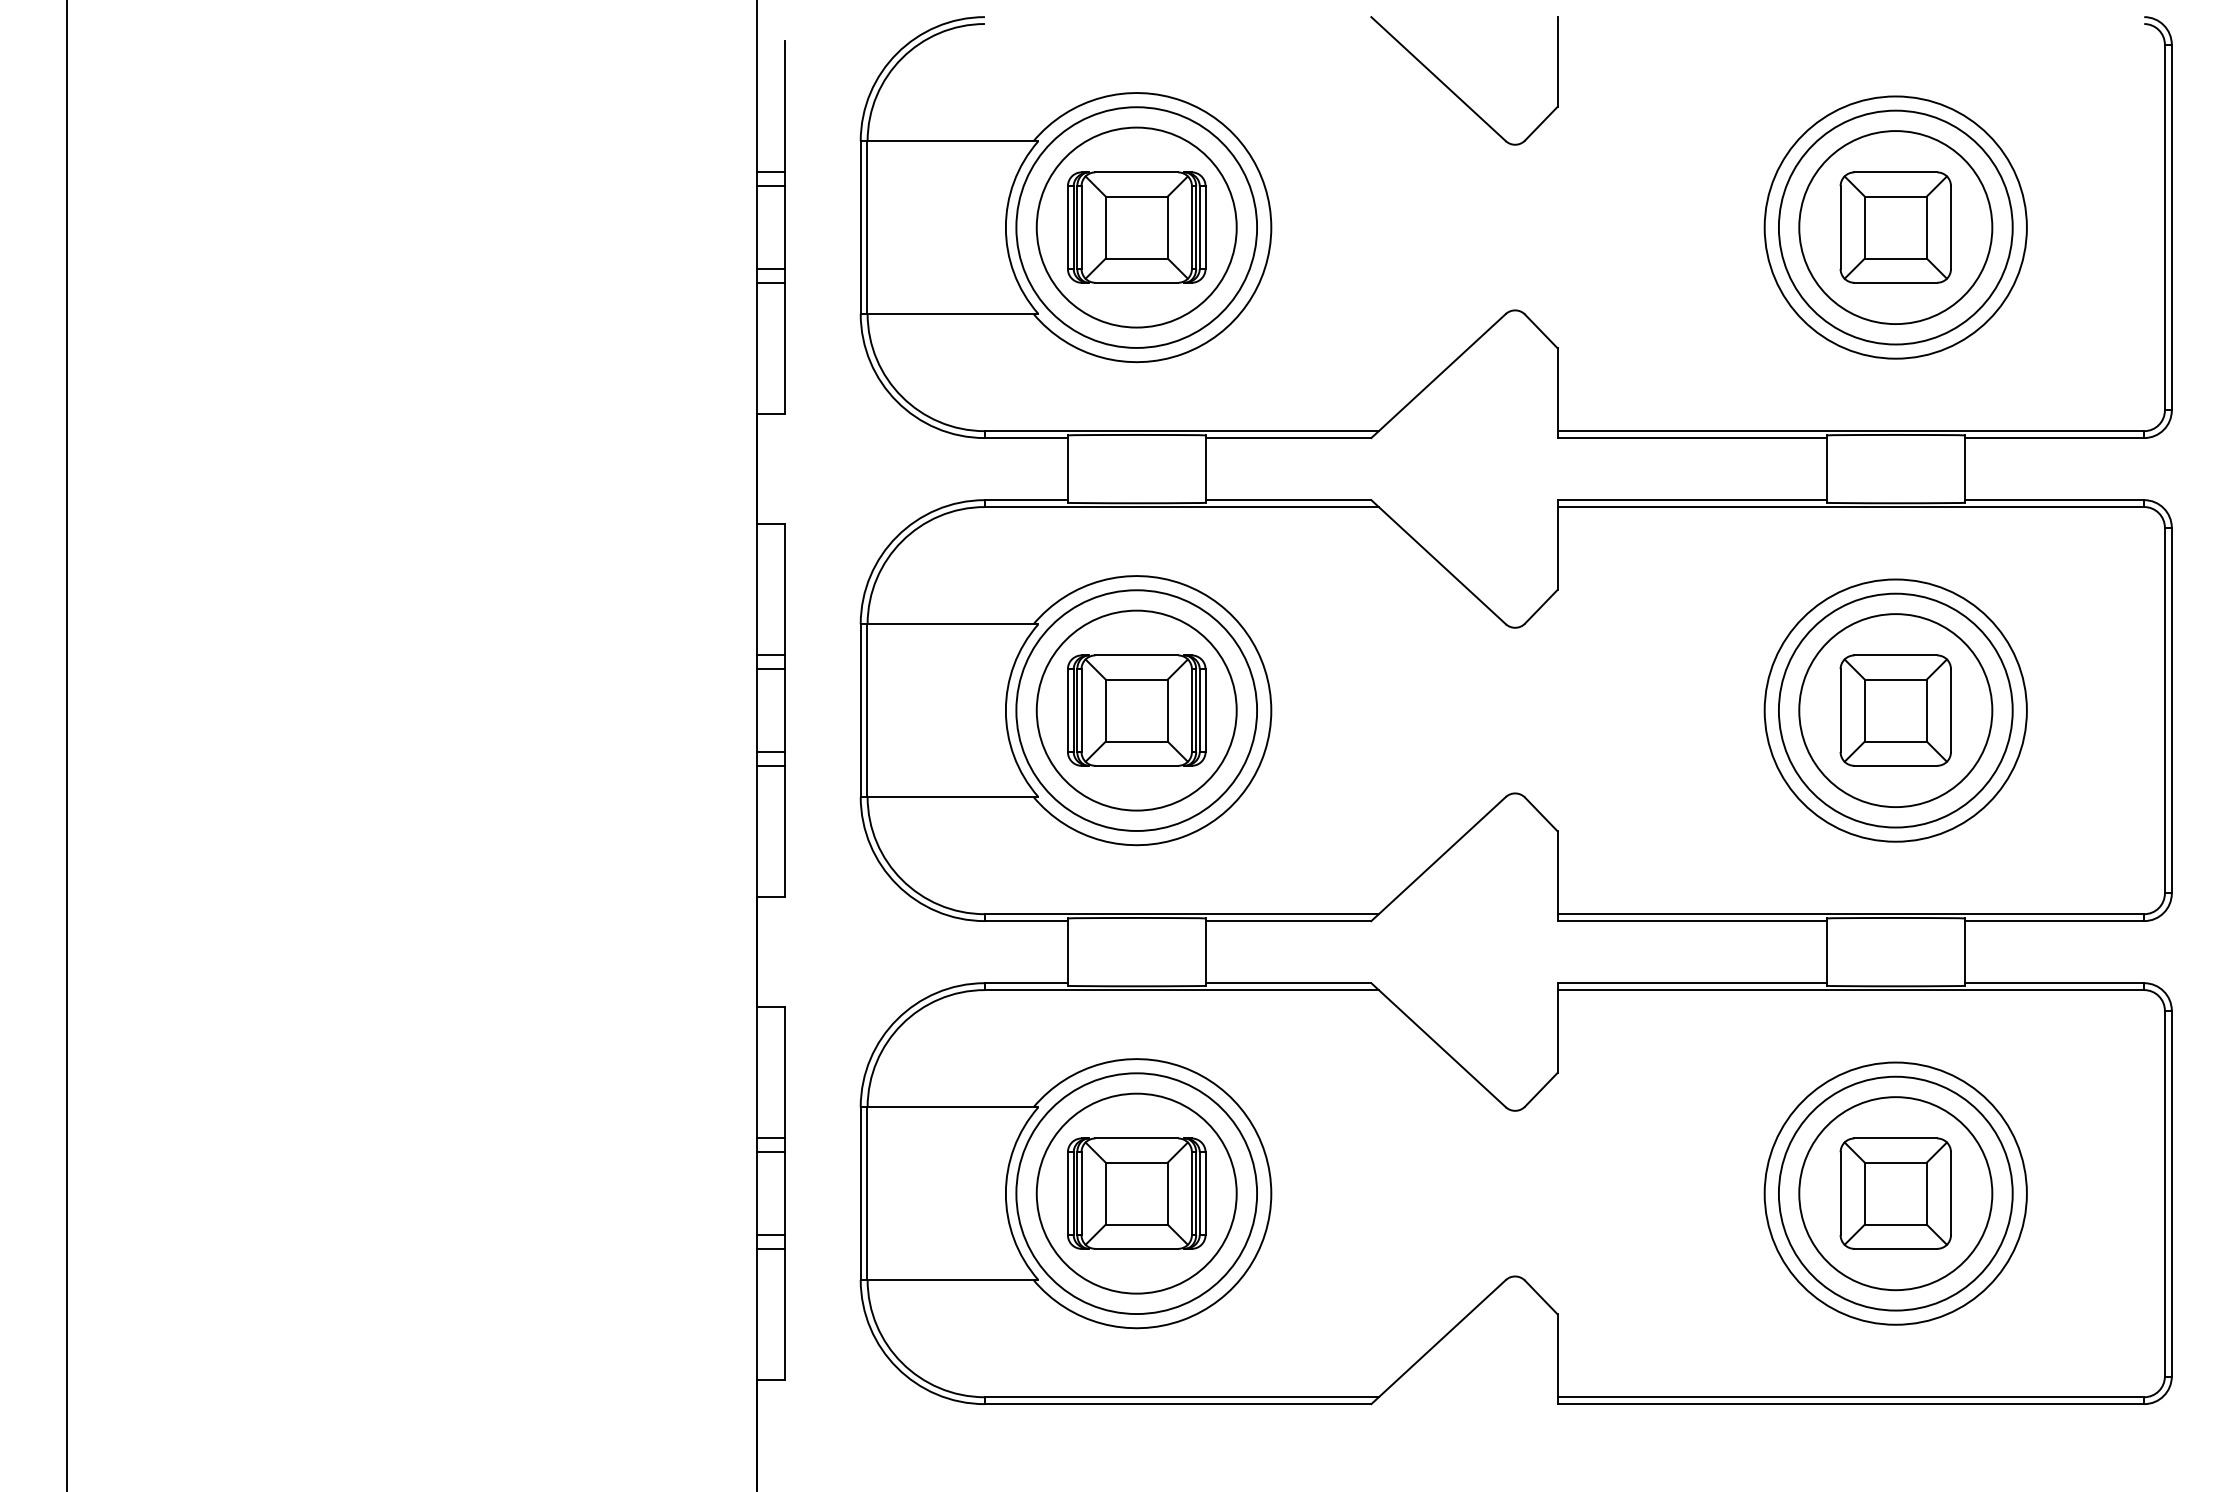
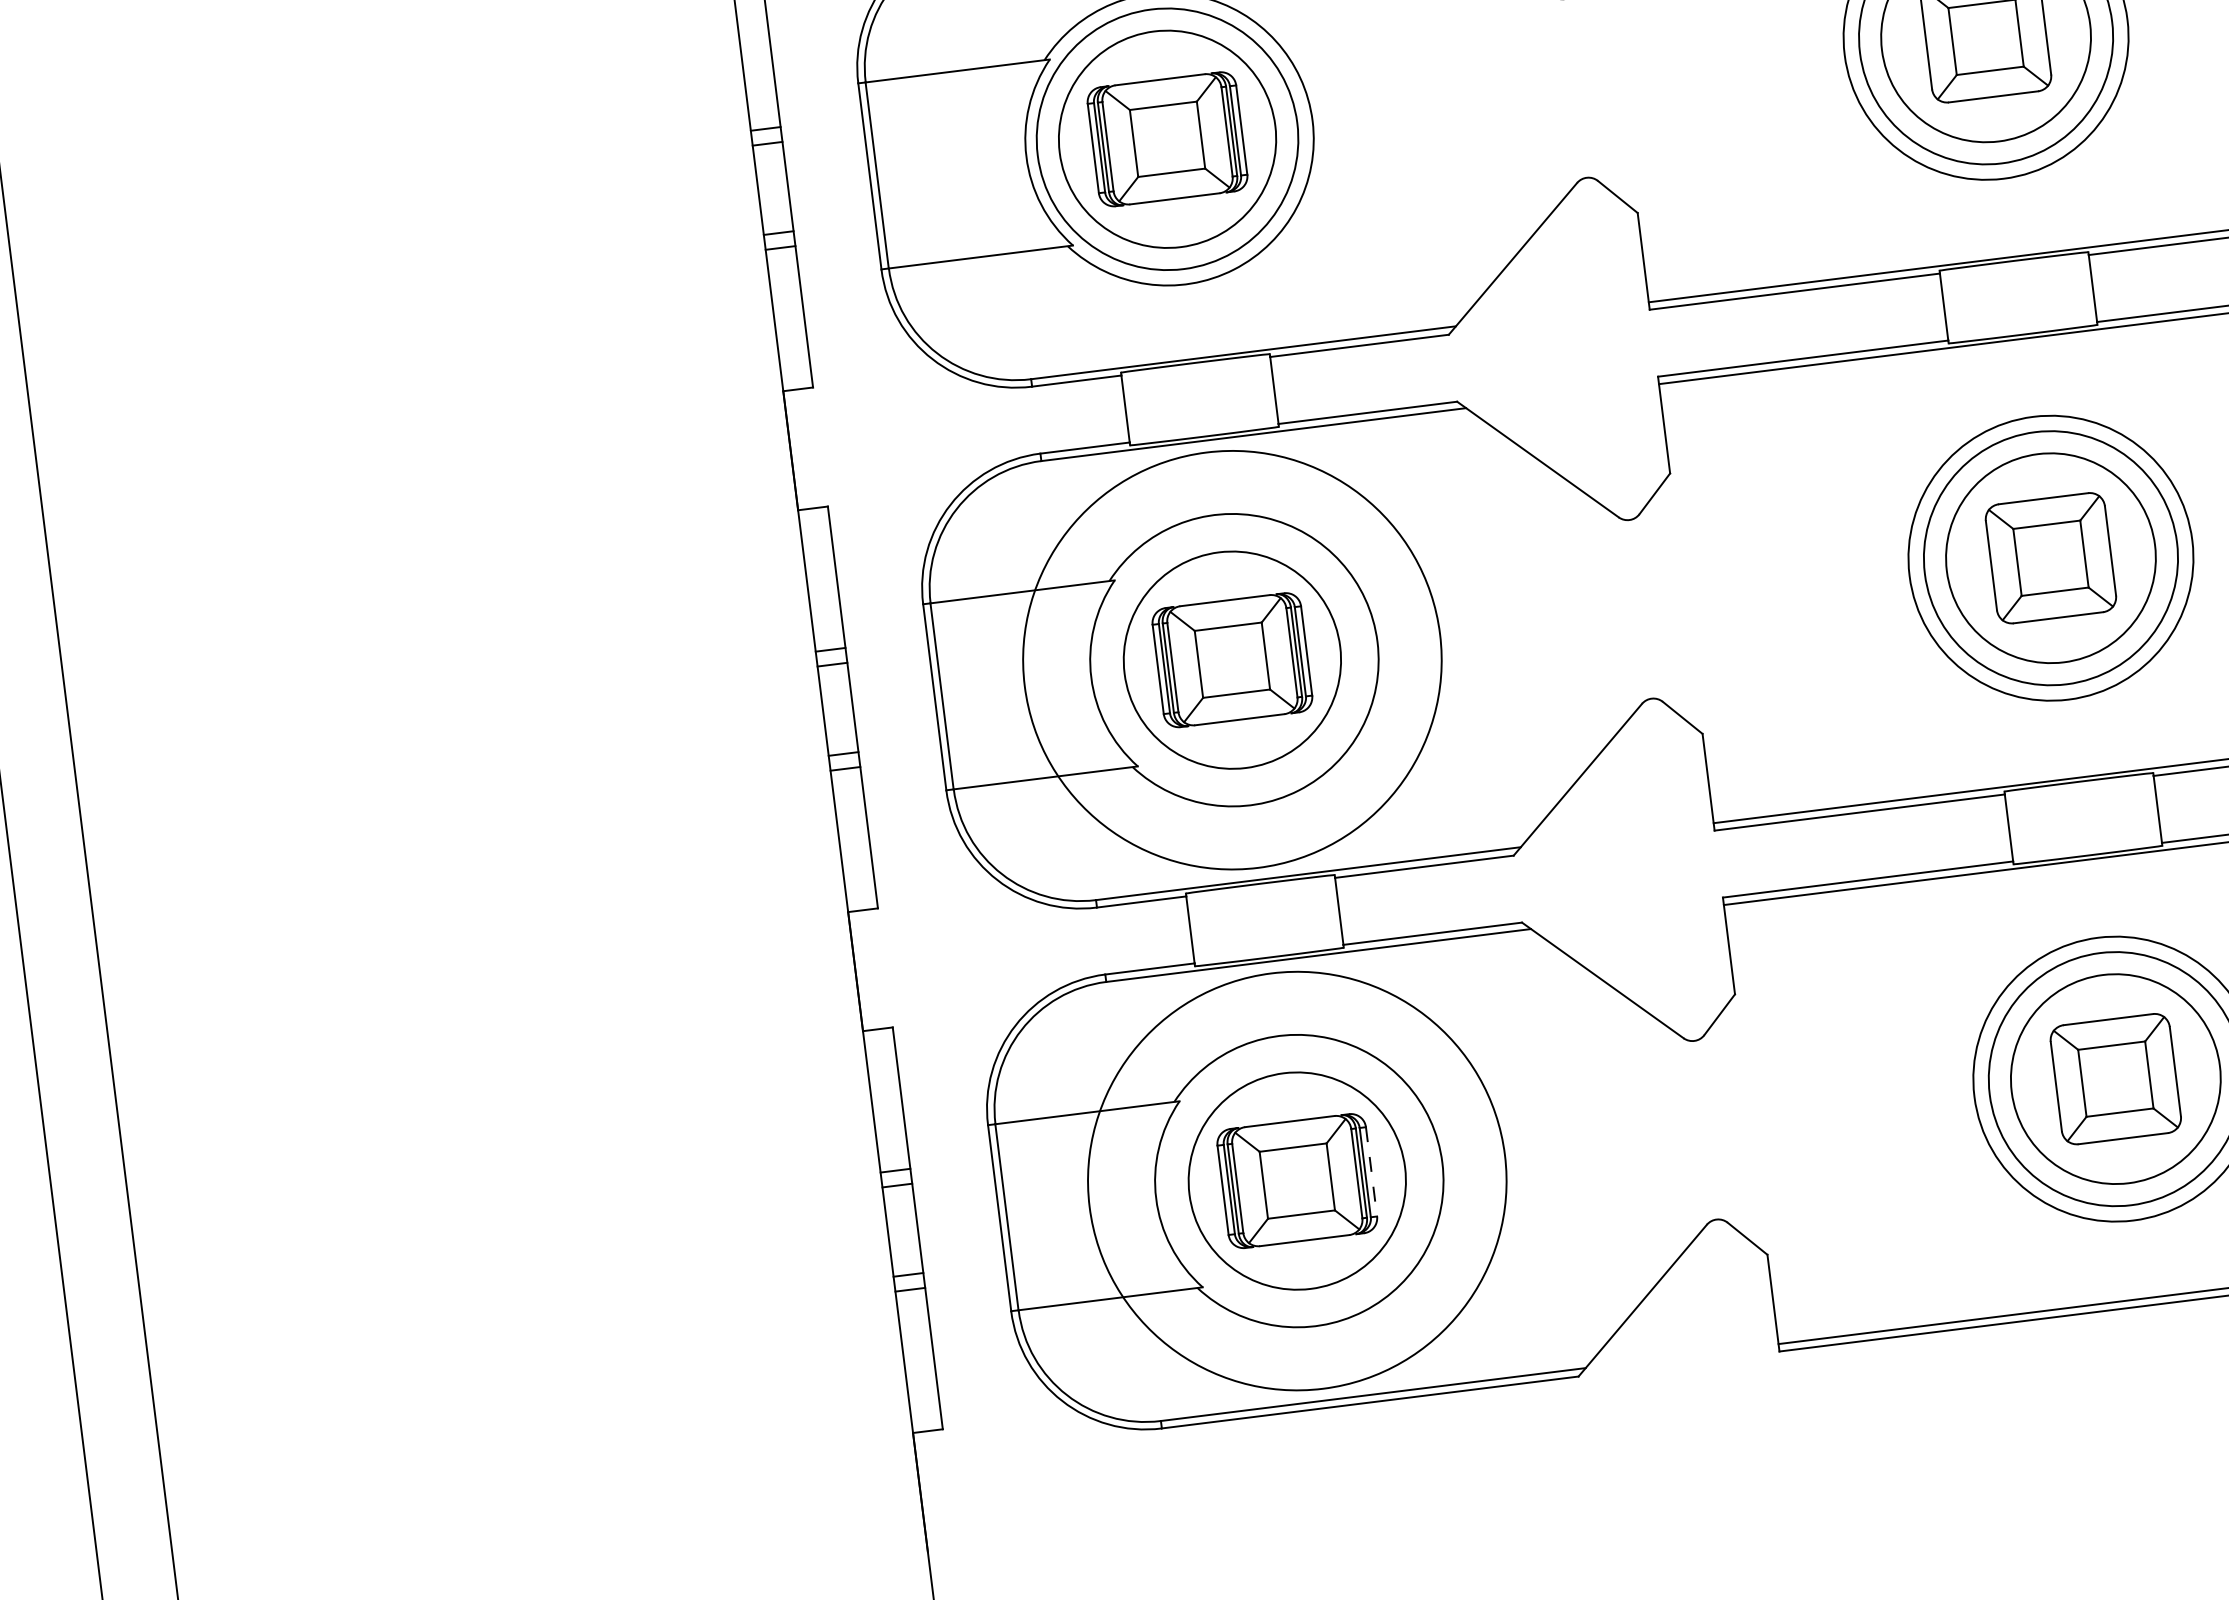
circle: (1136, 710) -> (1232, 660), size x1.6
circle: (1136, 1193) -> (1297, 1180), size x1.6
line: (1205, 1194) -> (1371, 1172), solid -> dashed

